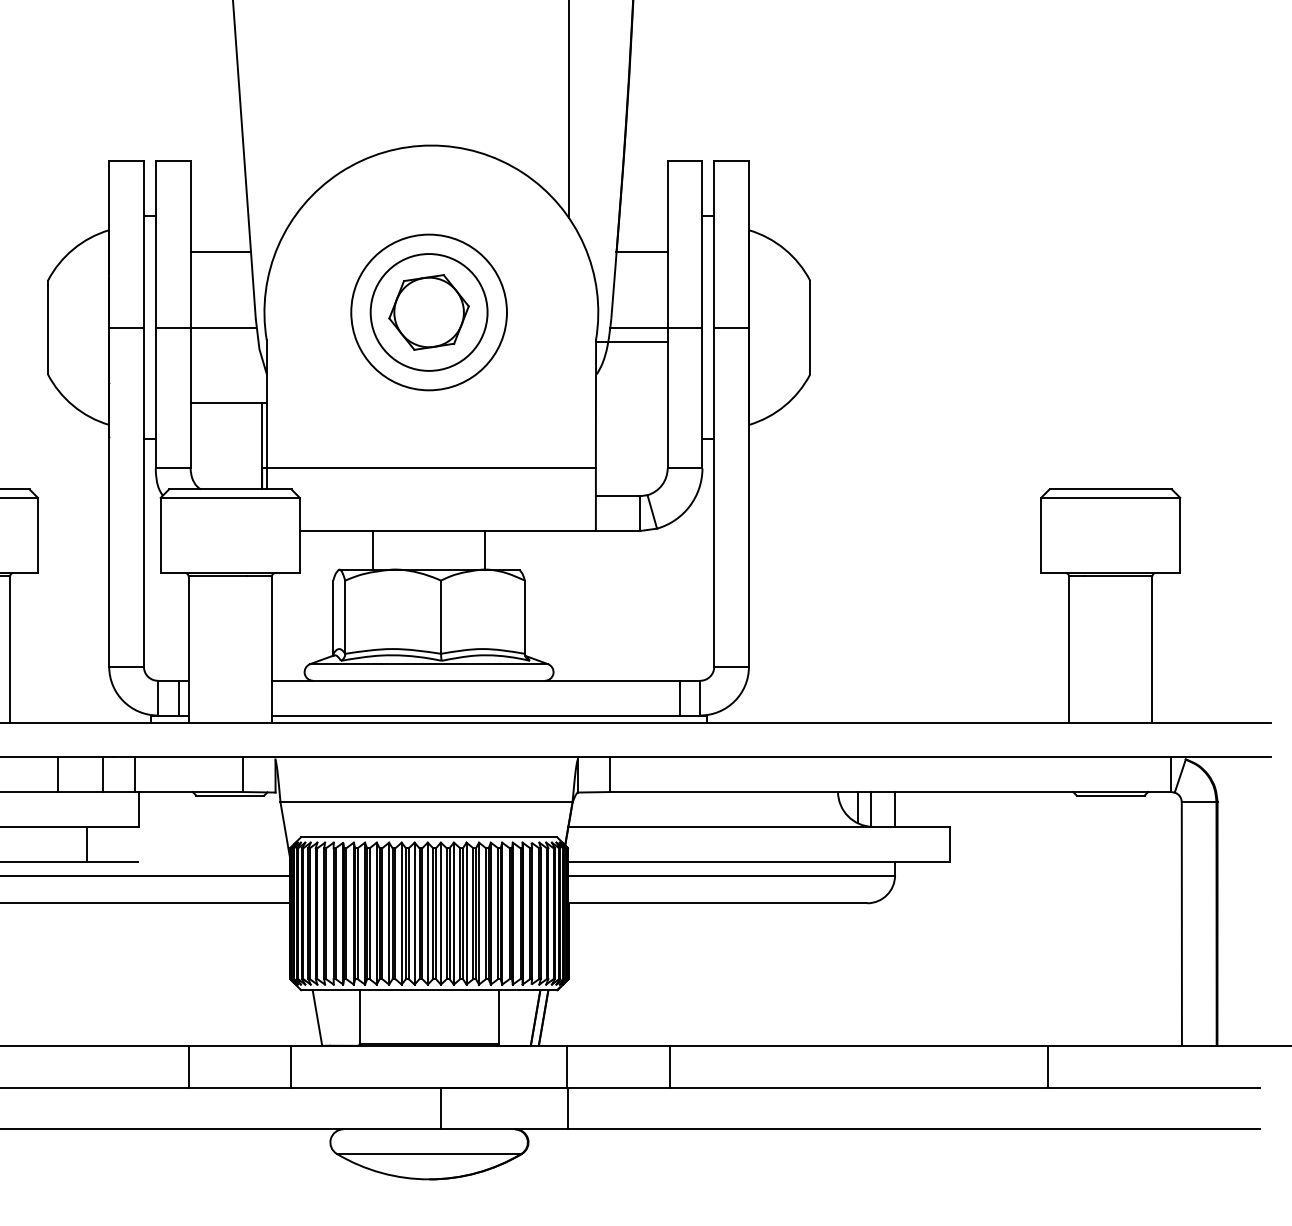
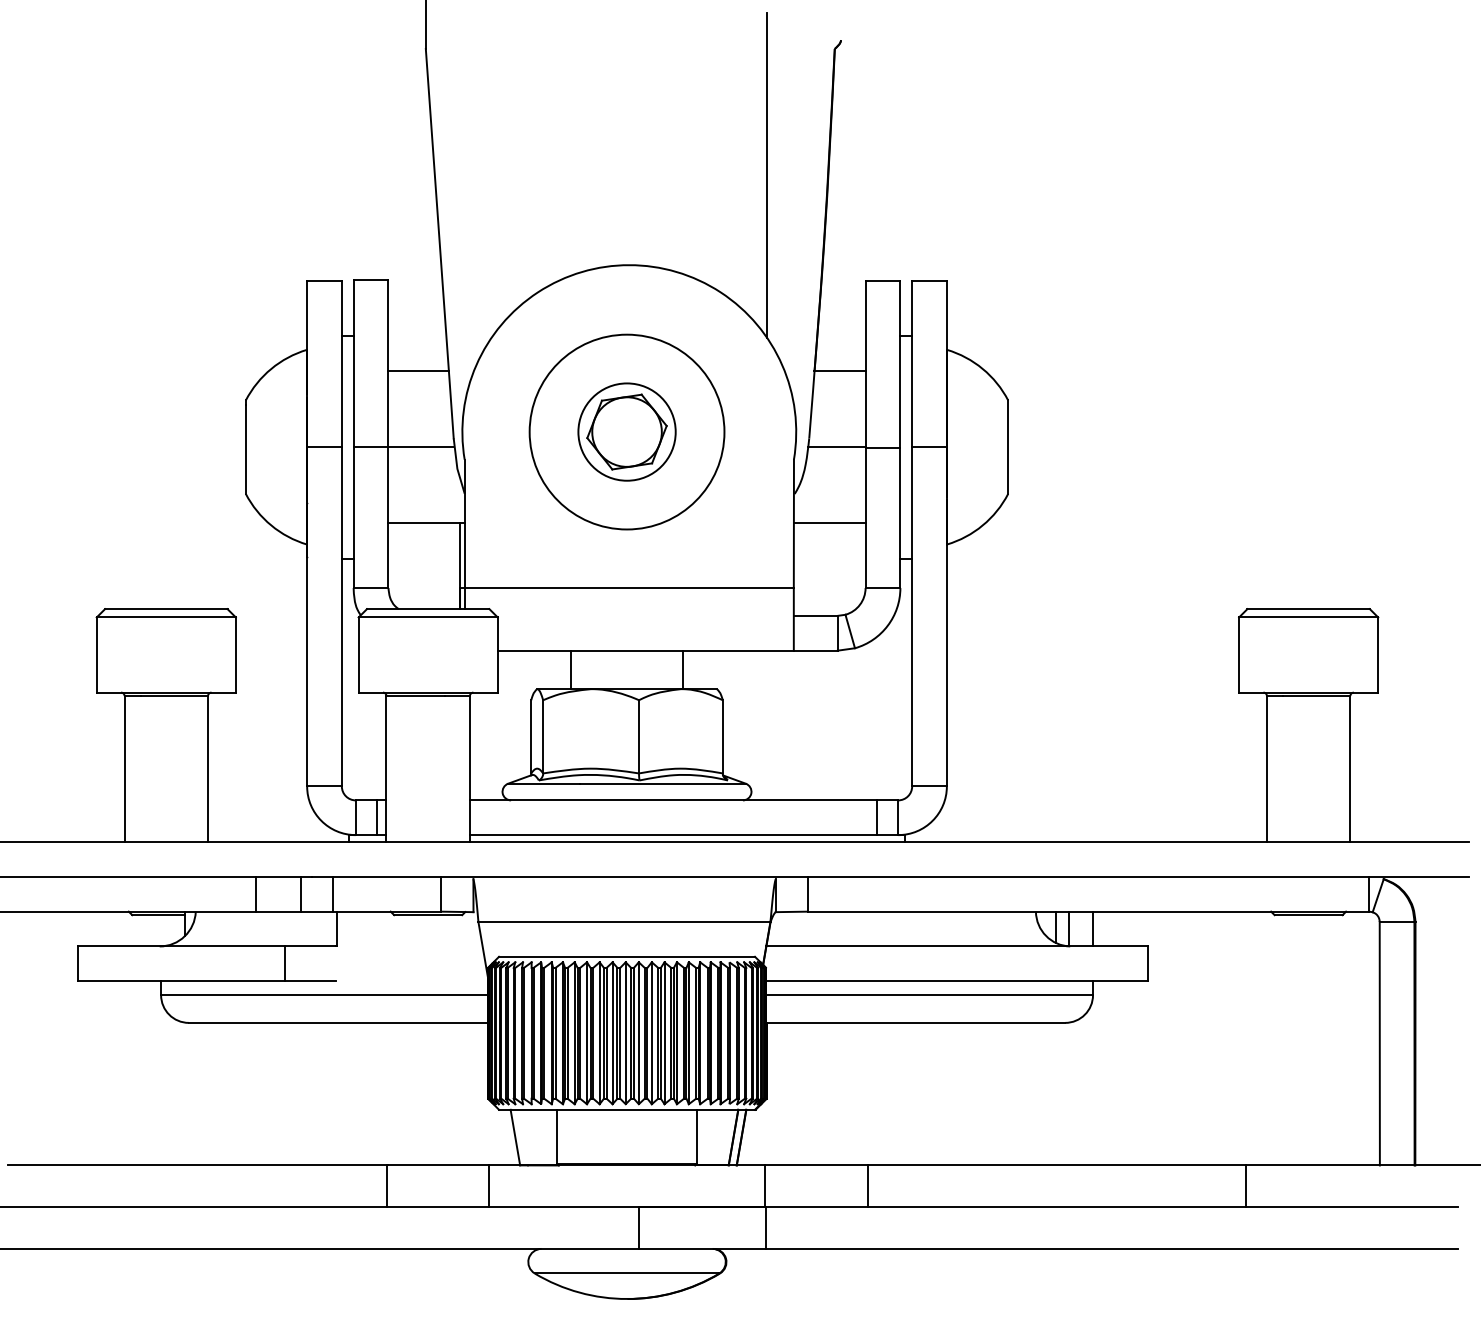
circle: (428, 311) -> (626, 431), size x0.62
circle: (428, 311) -> (626, 431), size x1.67
line: (631, 341) -> (829, 522), moved

